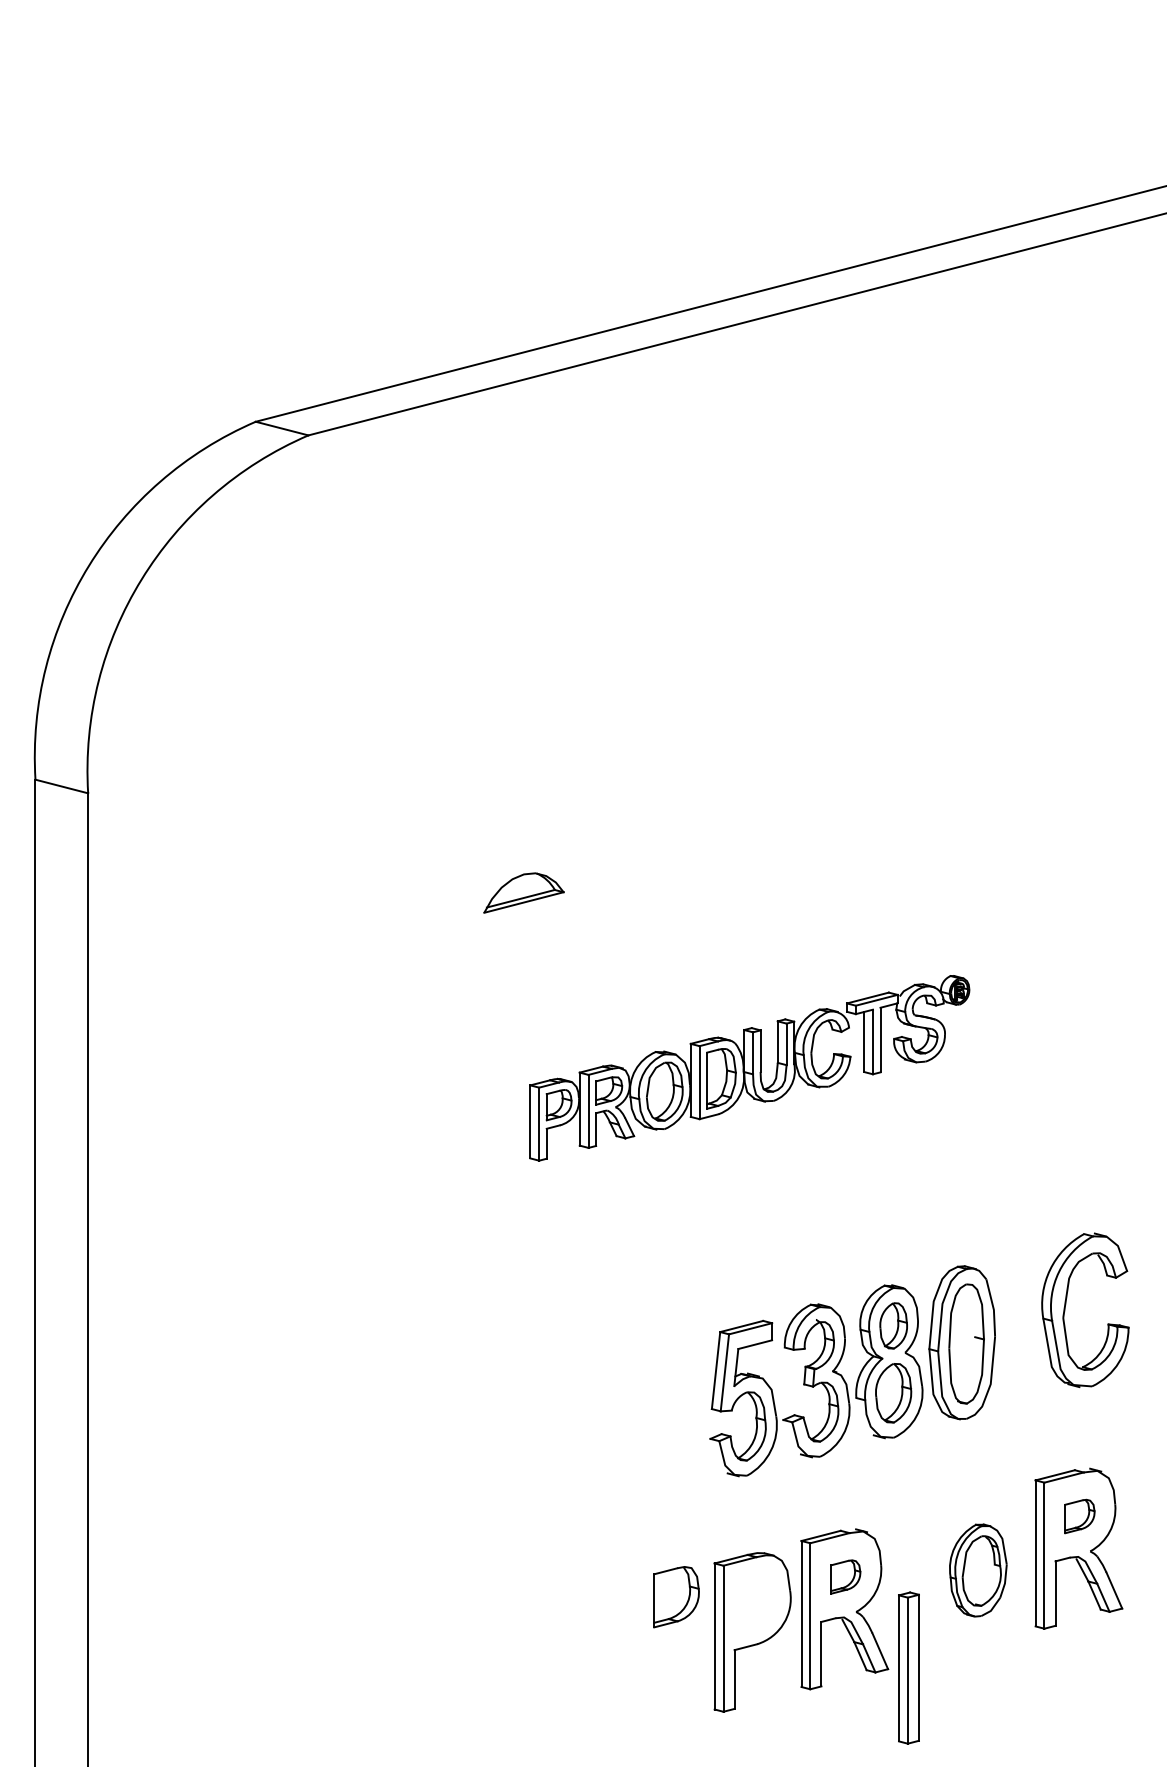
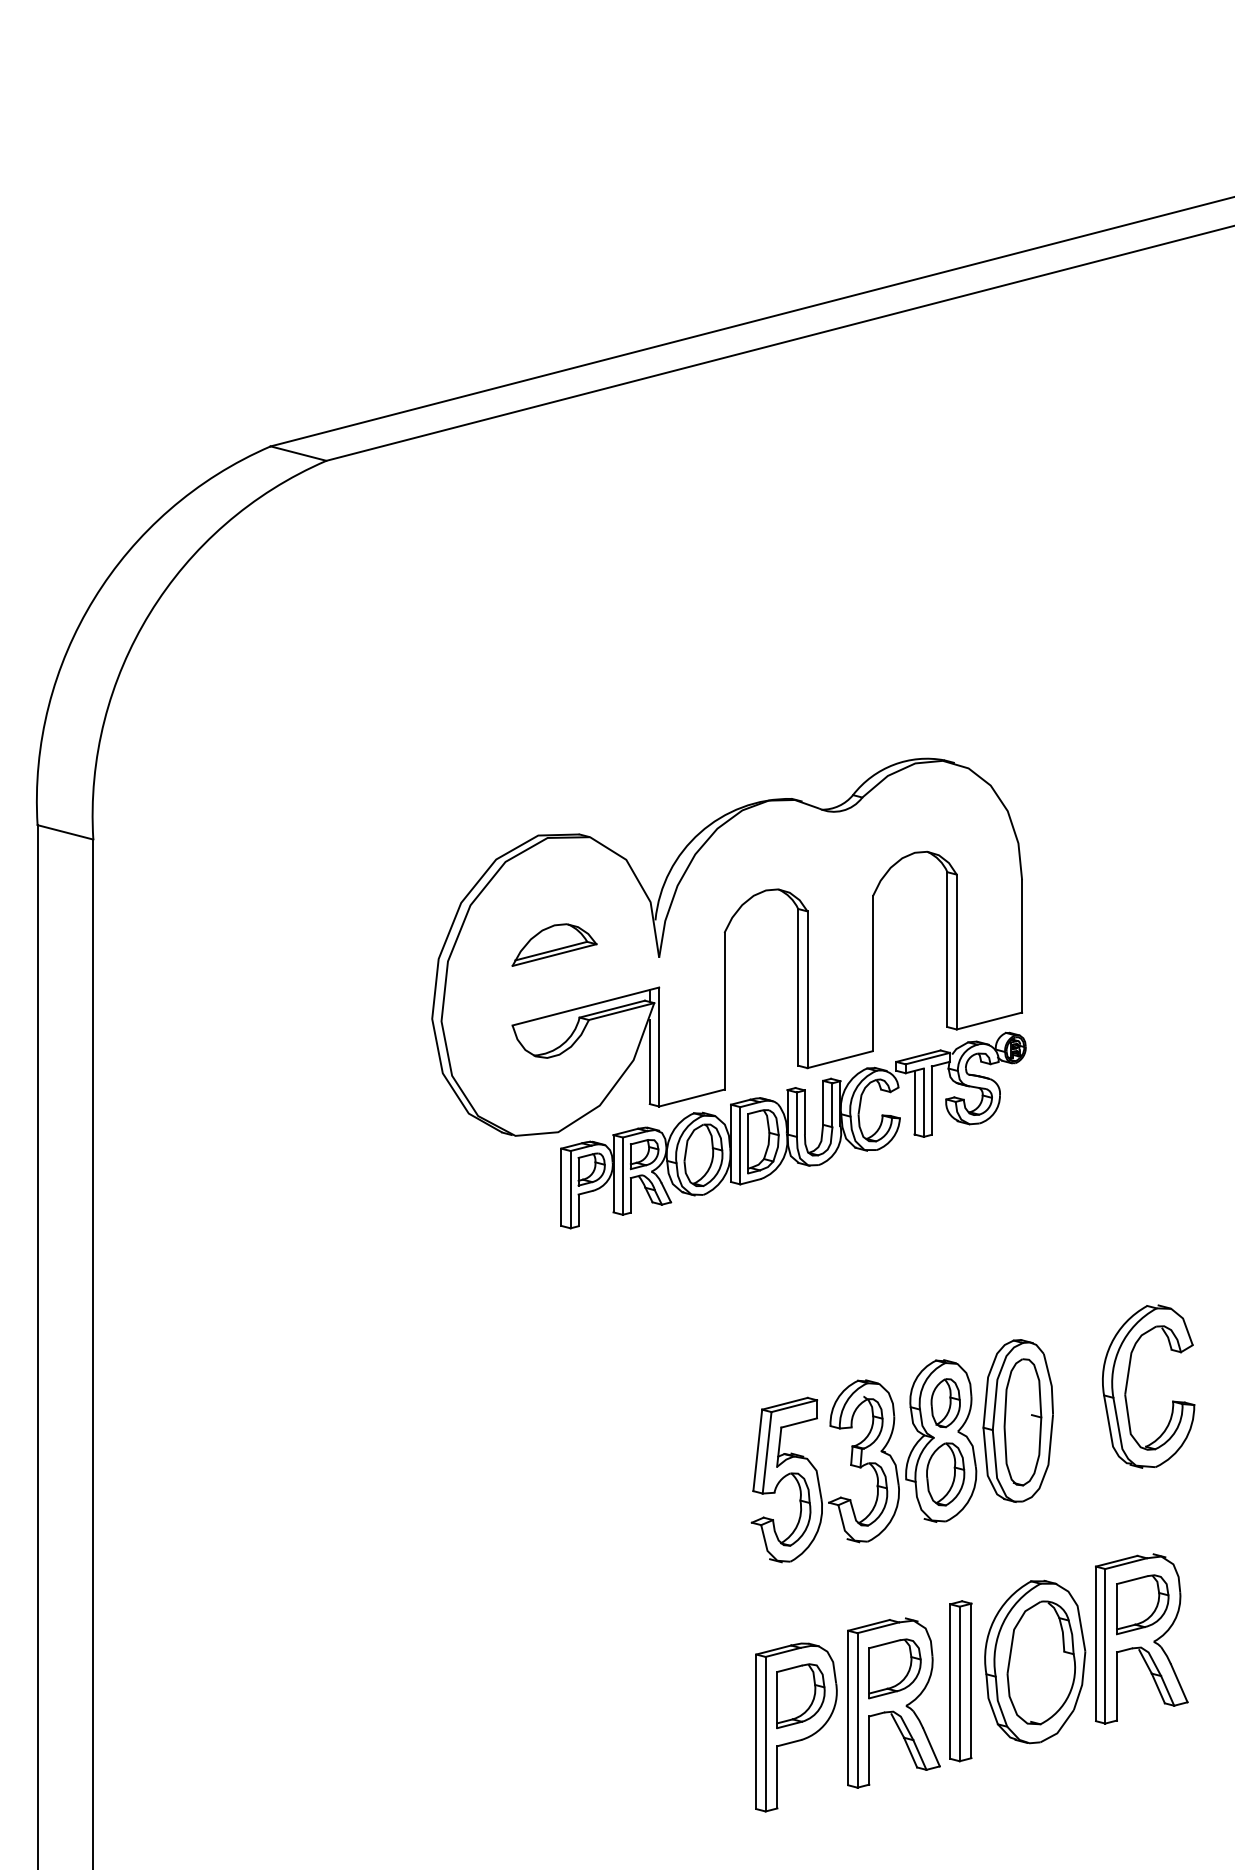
part: (686, 894) -> (726, 946), added
part: (1079, 1516) -> (1142, 1604), size x1.67
part: (978, 1570) -> (1035, 1661), size x1.67
part: (845, 1576) -> (894, 1668), size x1.67
part: (676, 1597) -> (800, 1696), moved
part: (908, 1668) -> (960, 1681), moved

